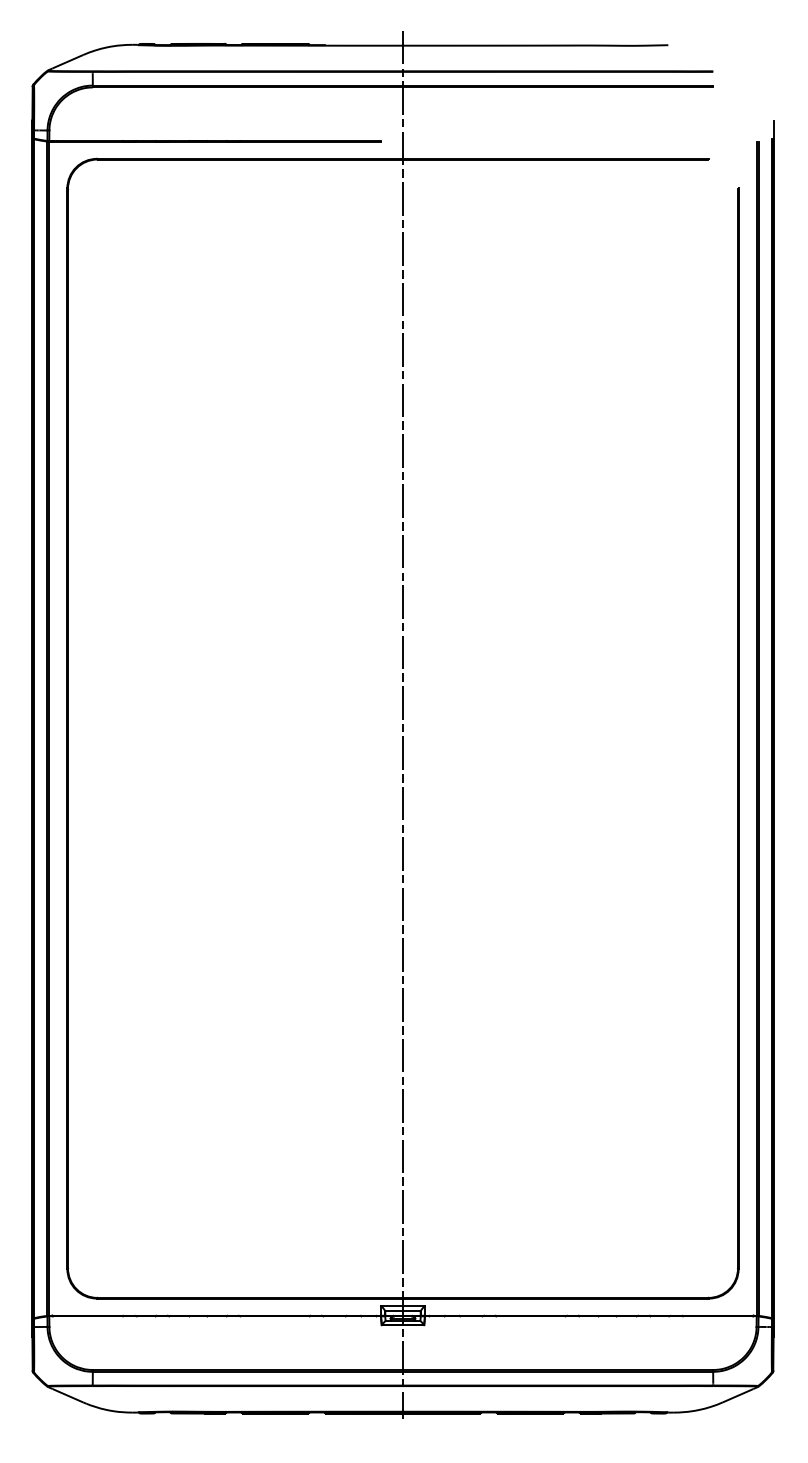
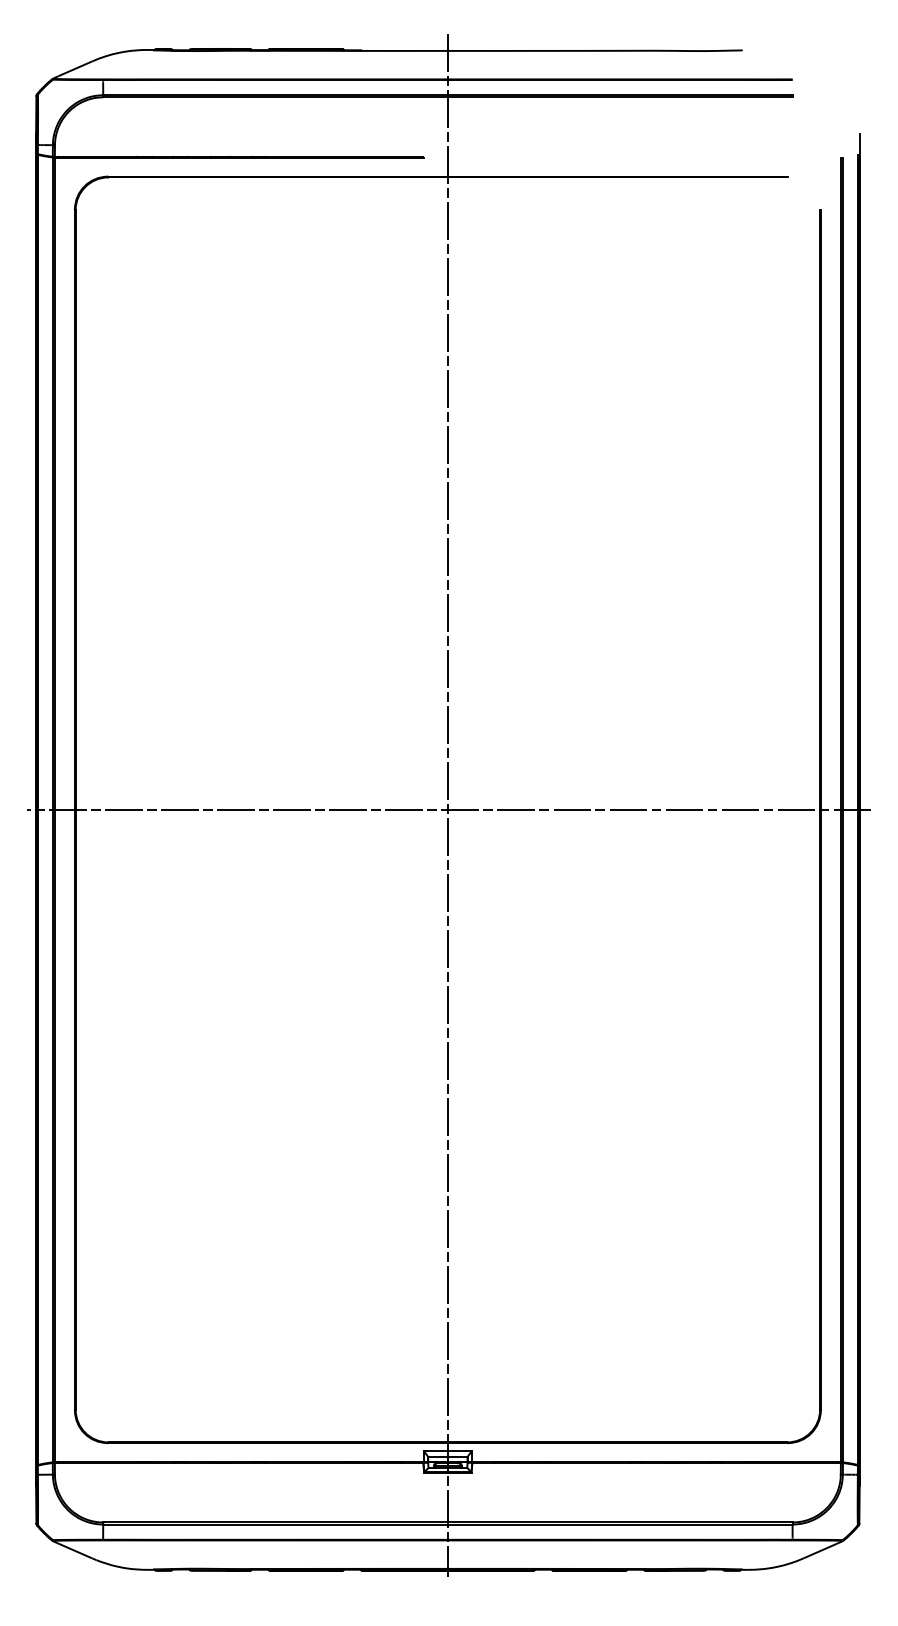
line: (403, 728) -> (448, 809), added

